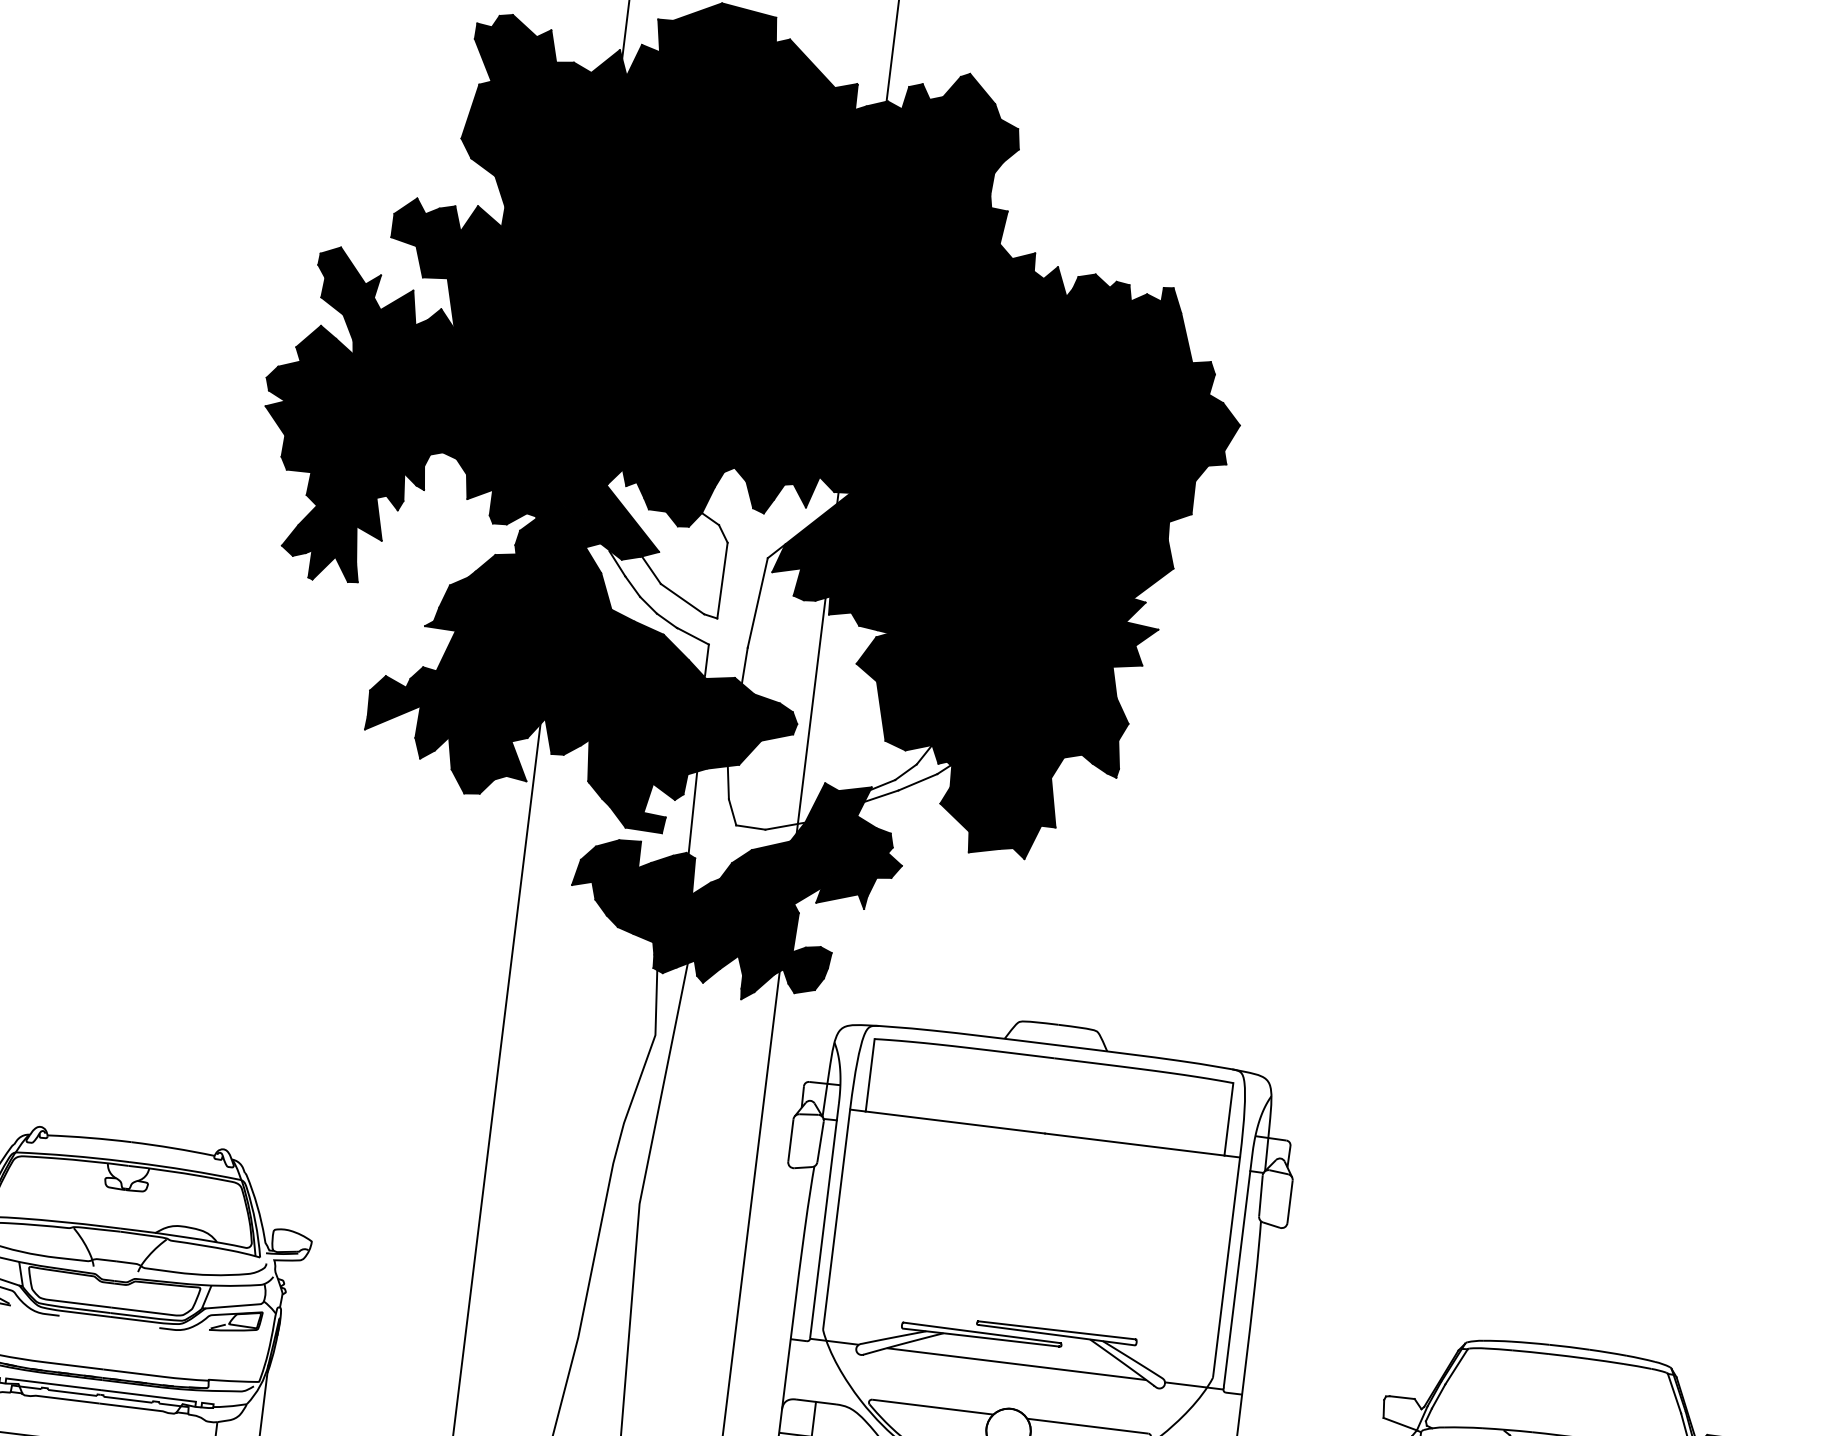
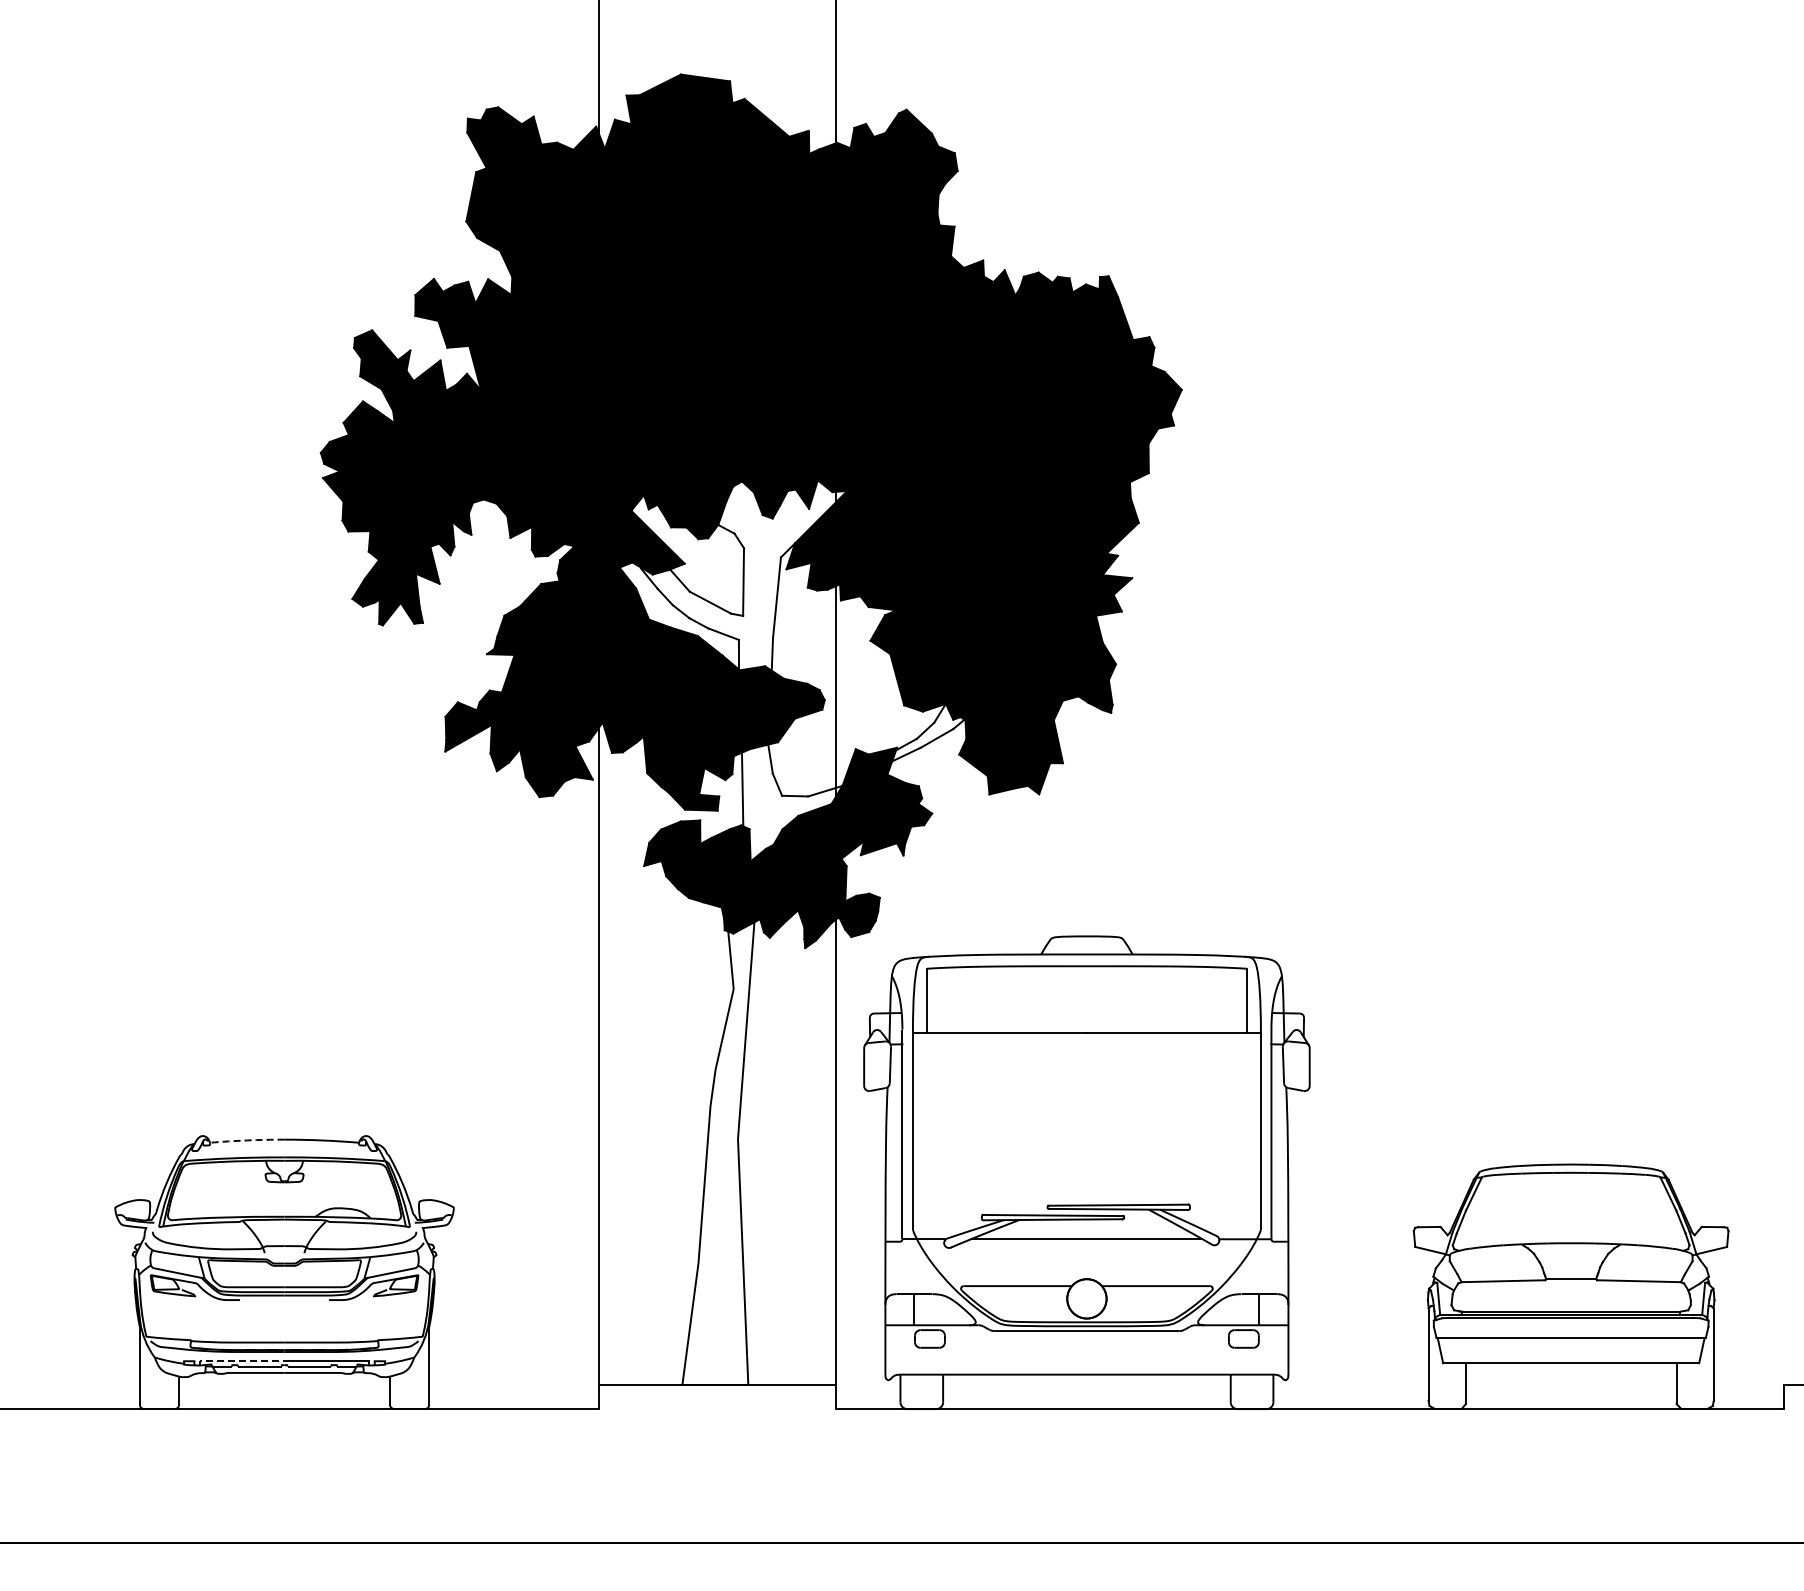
arc: (89, 1138) -> (247, 1140), solid -> dashed
line: (50, 1383) -> (239, 1360), solid -> dashed

